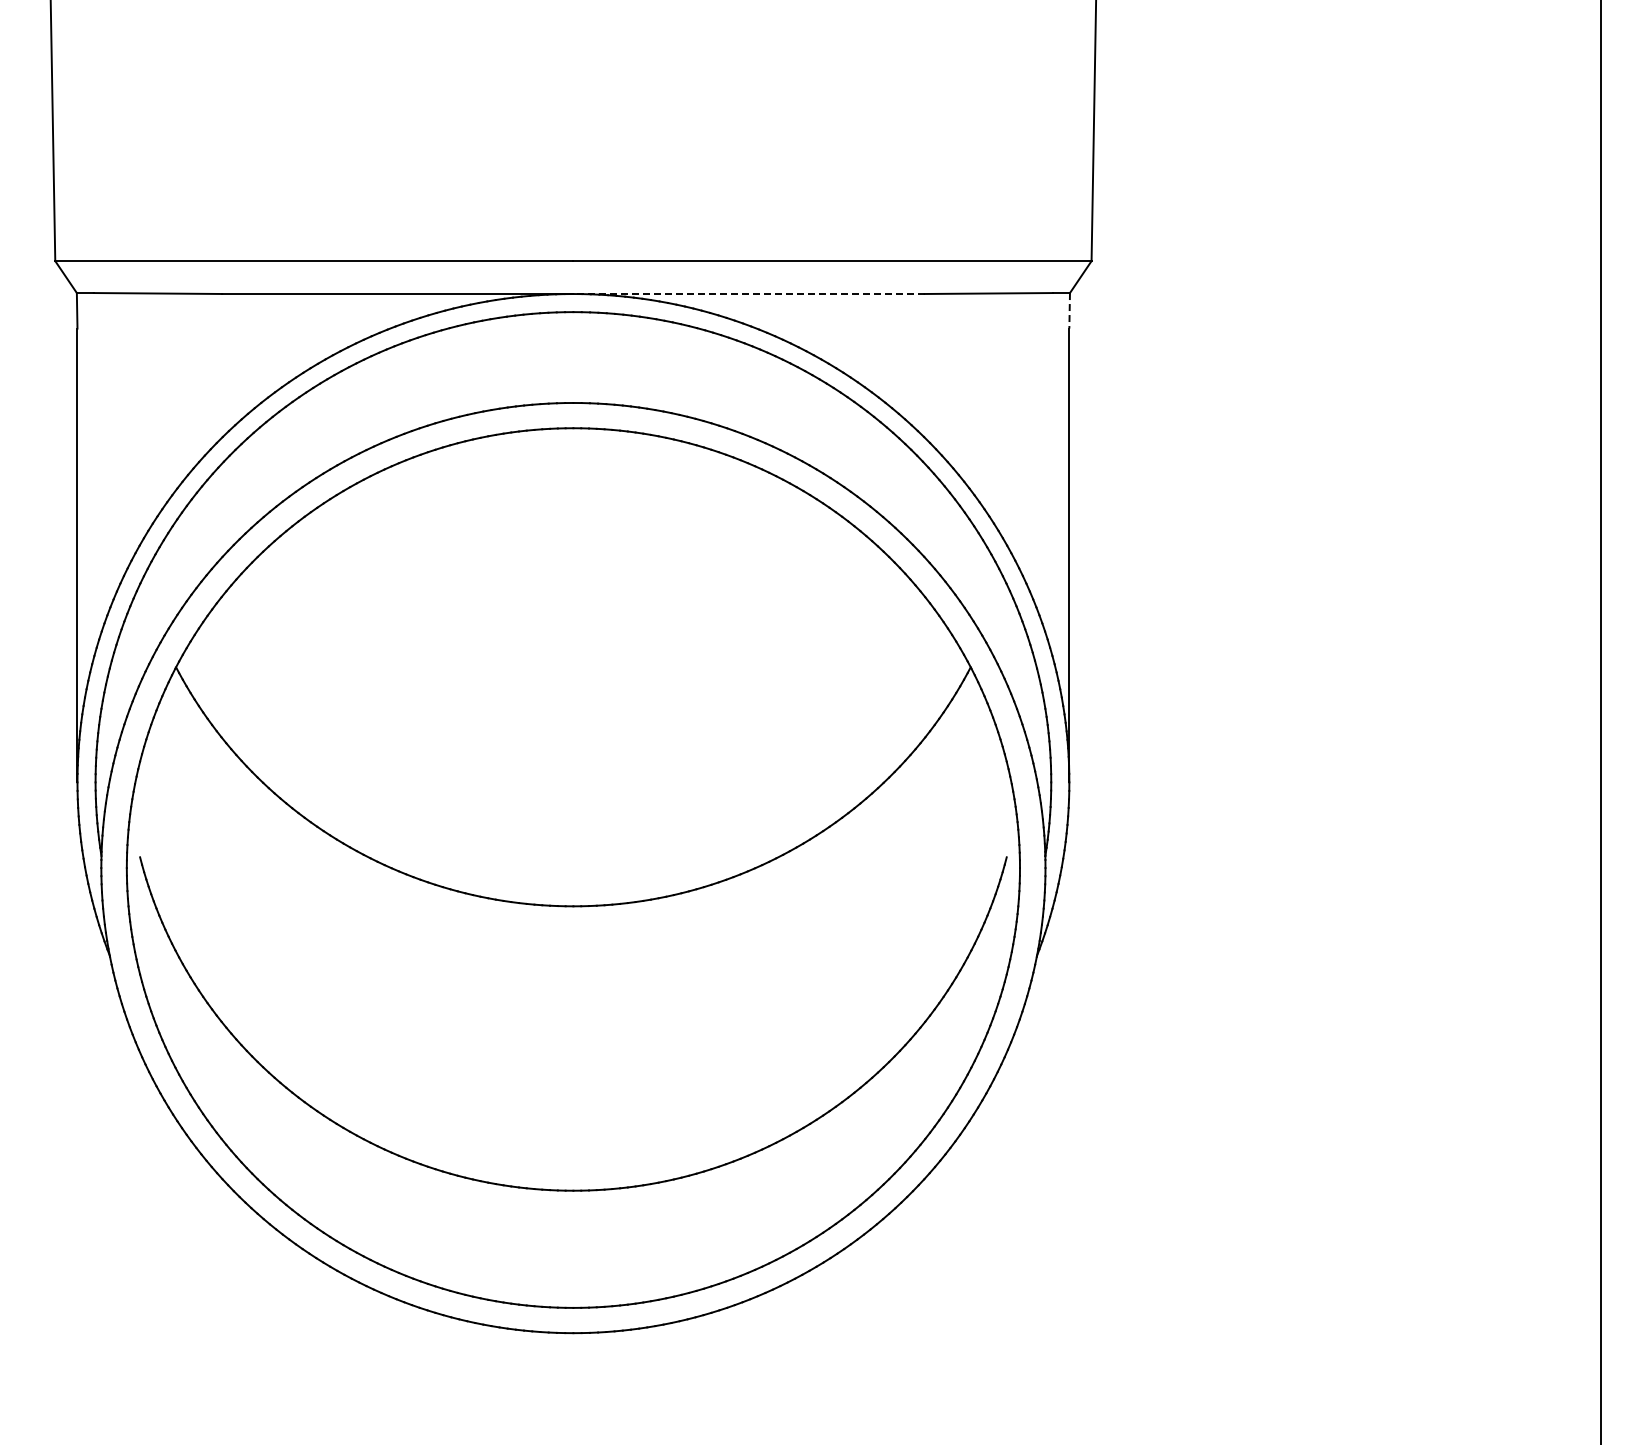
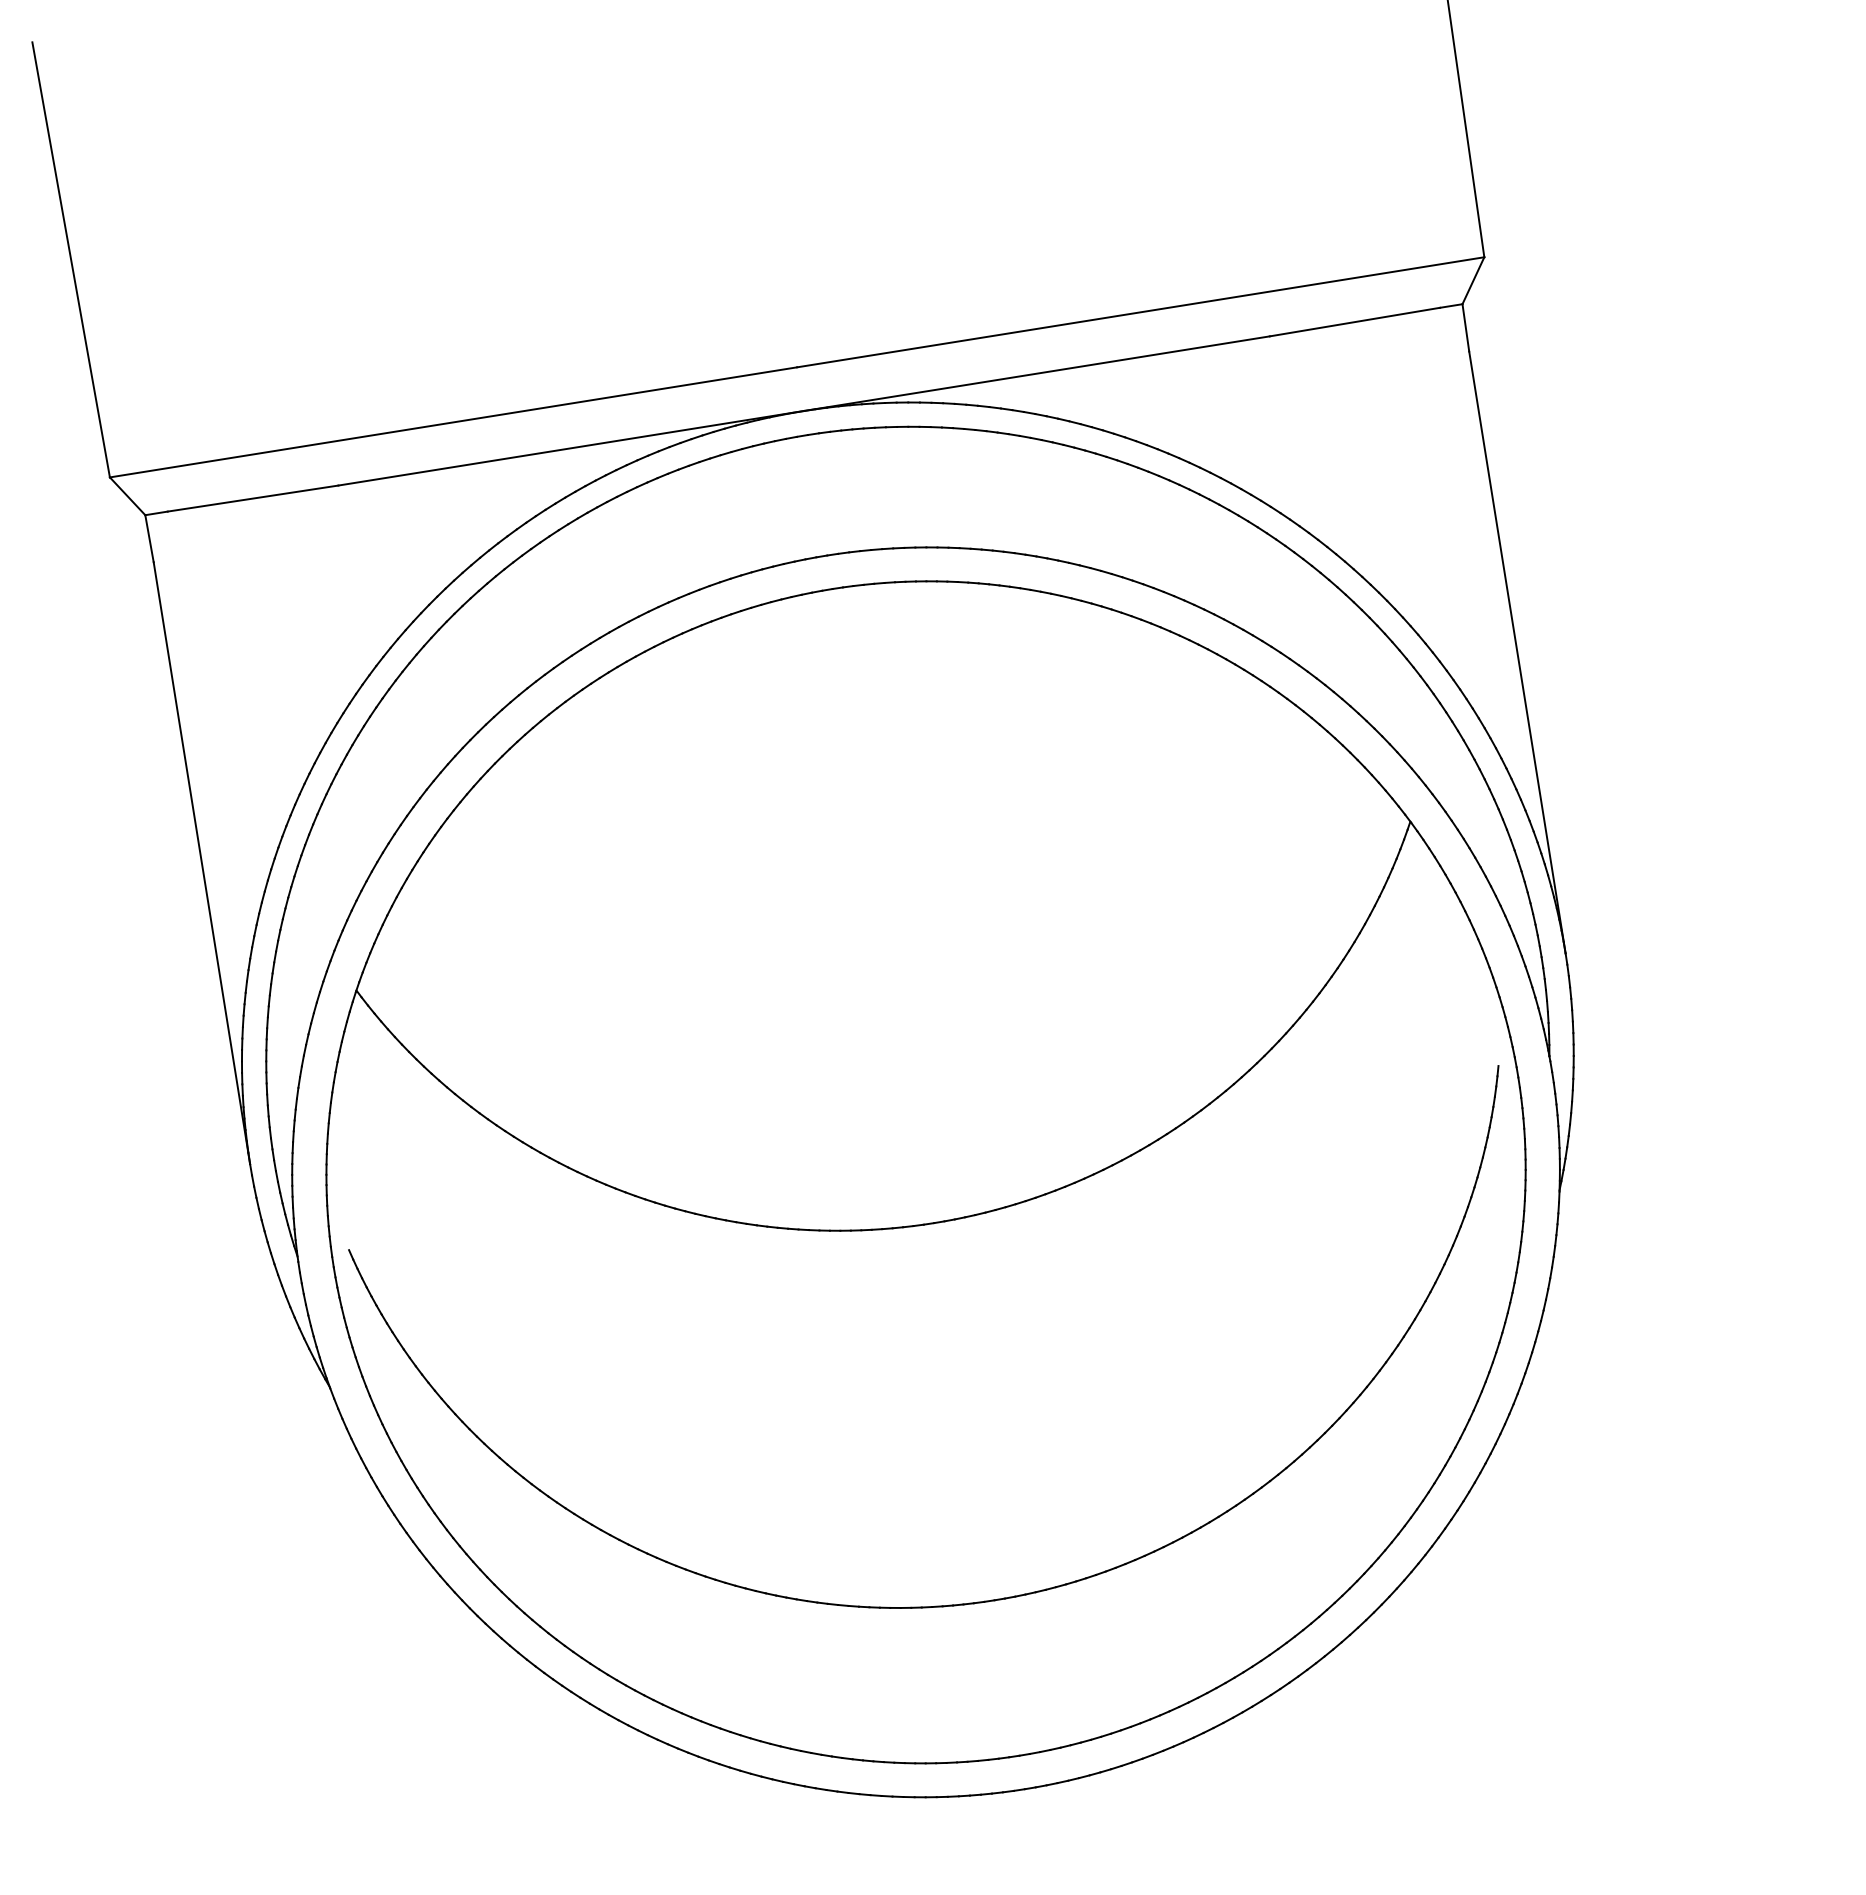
line: (748, 294) -> (1036, 374), dashed -> solid
line: (1069, 310) -> (1465, 327), dashed -> solid

